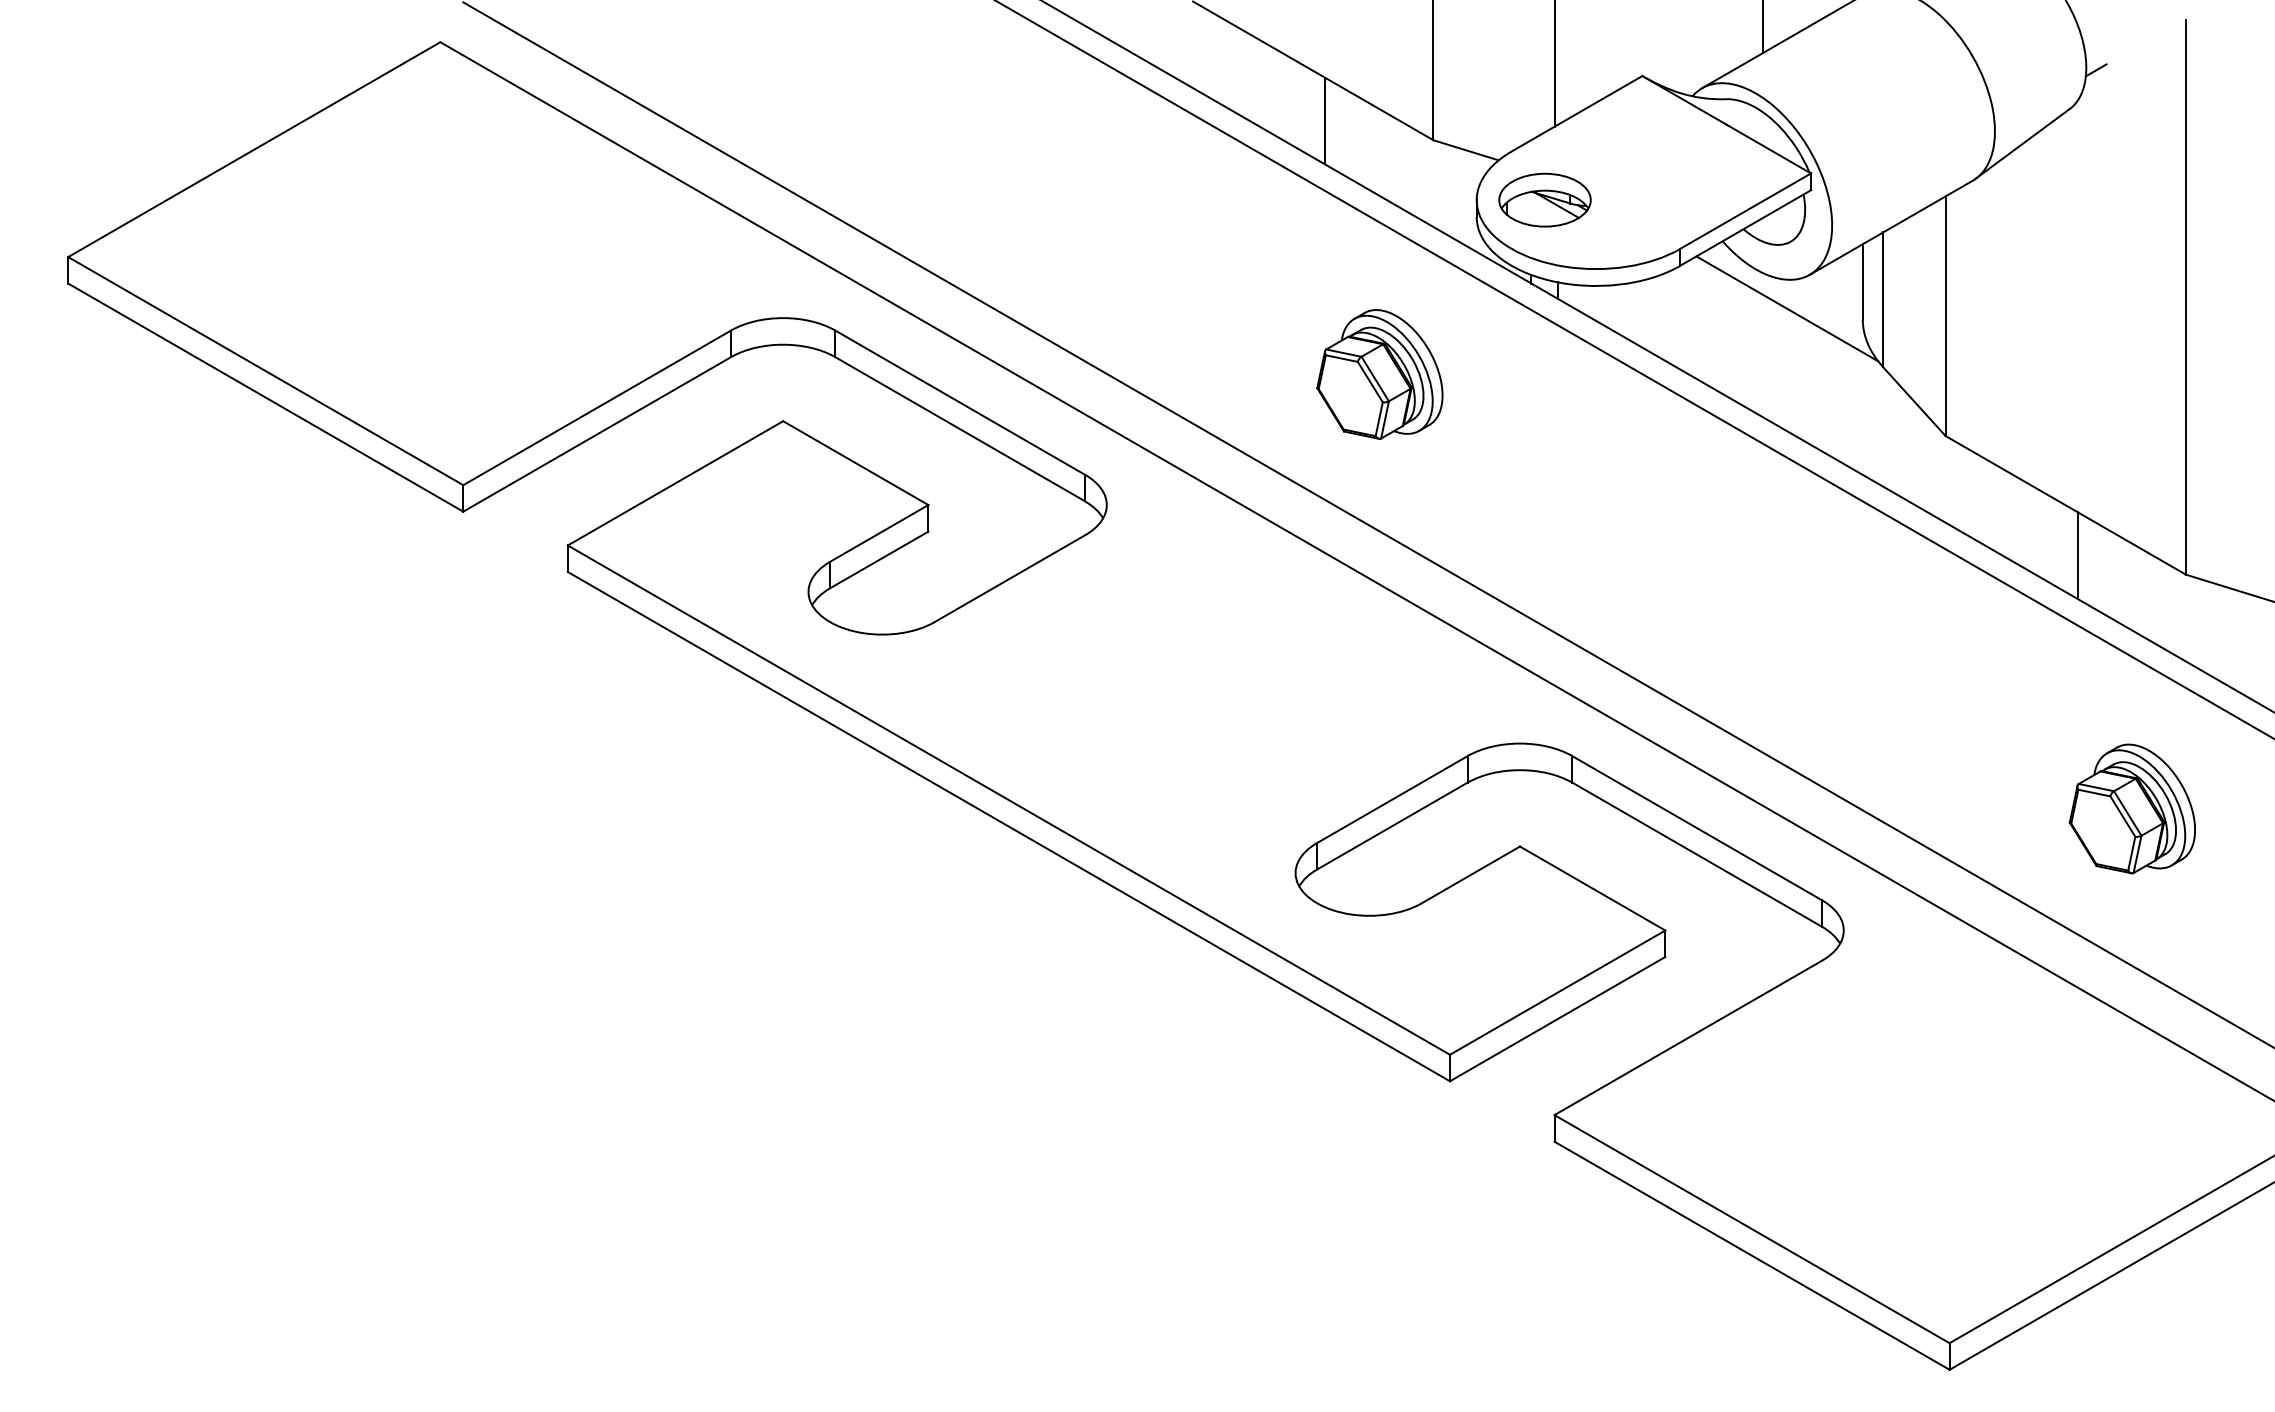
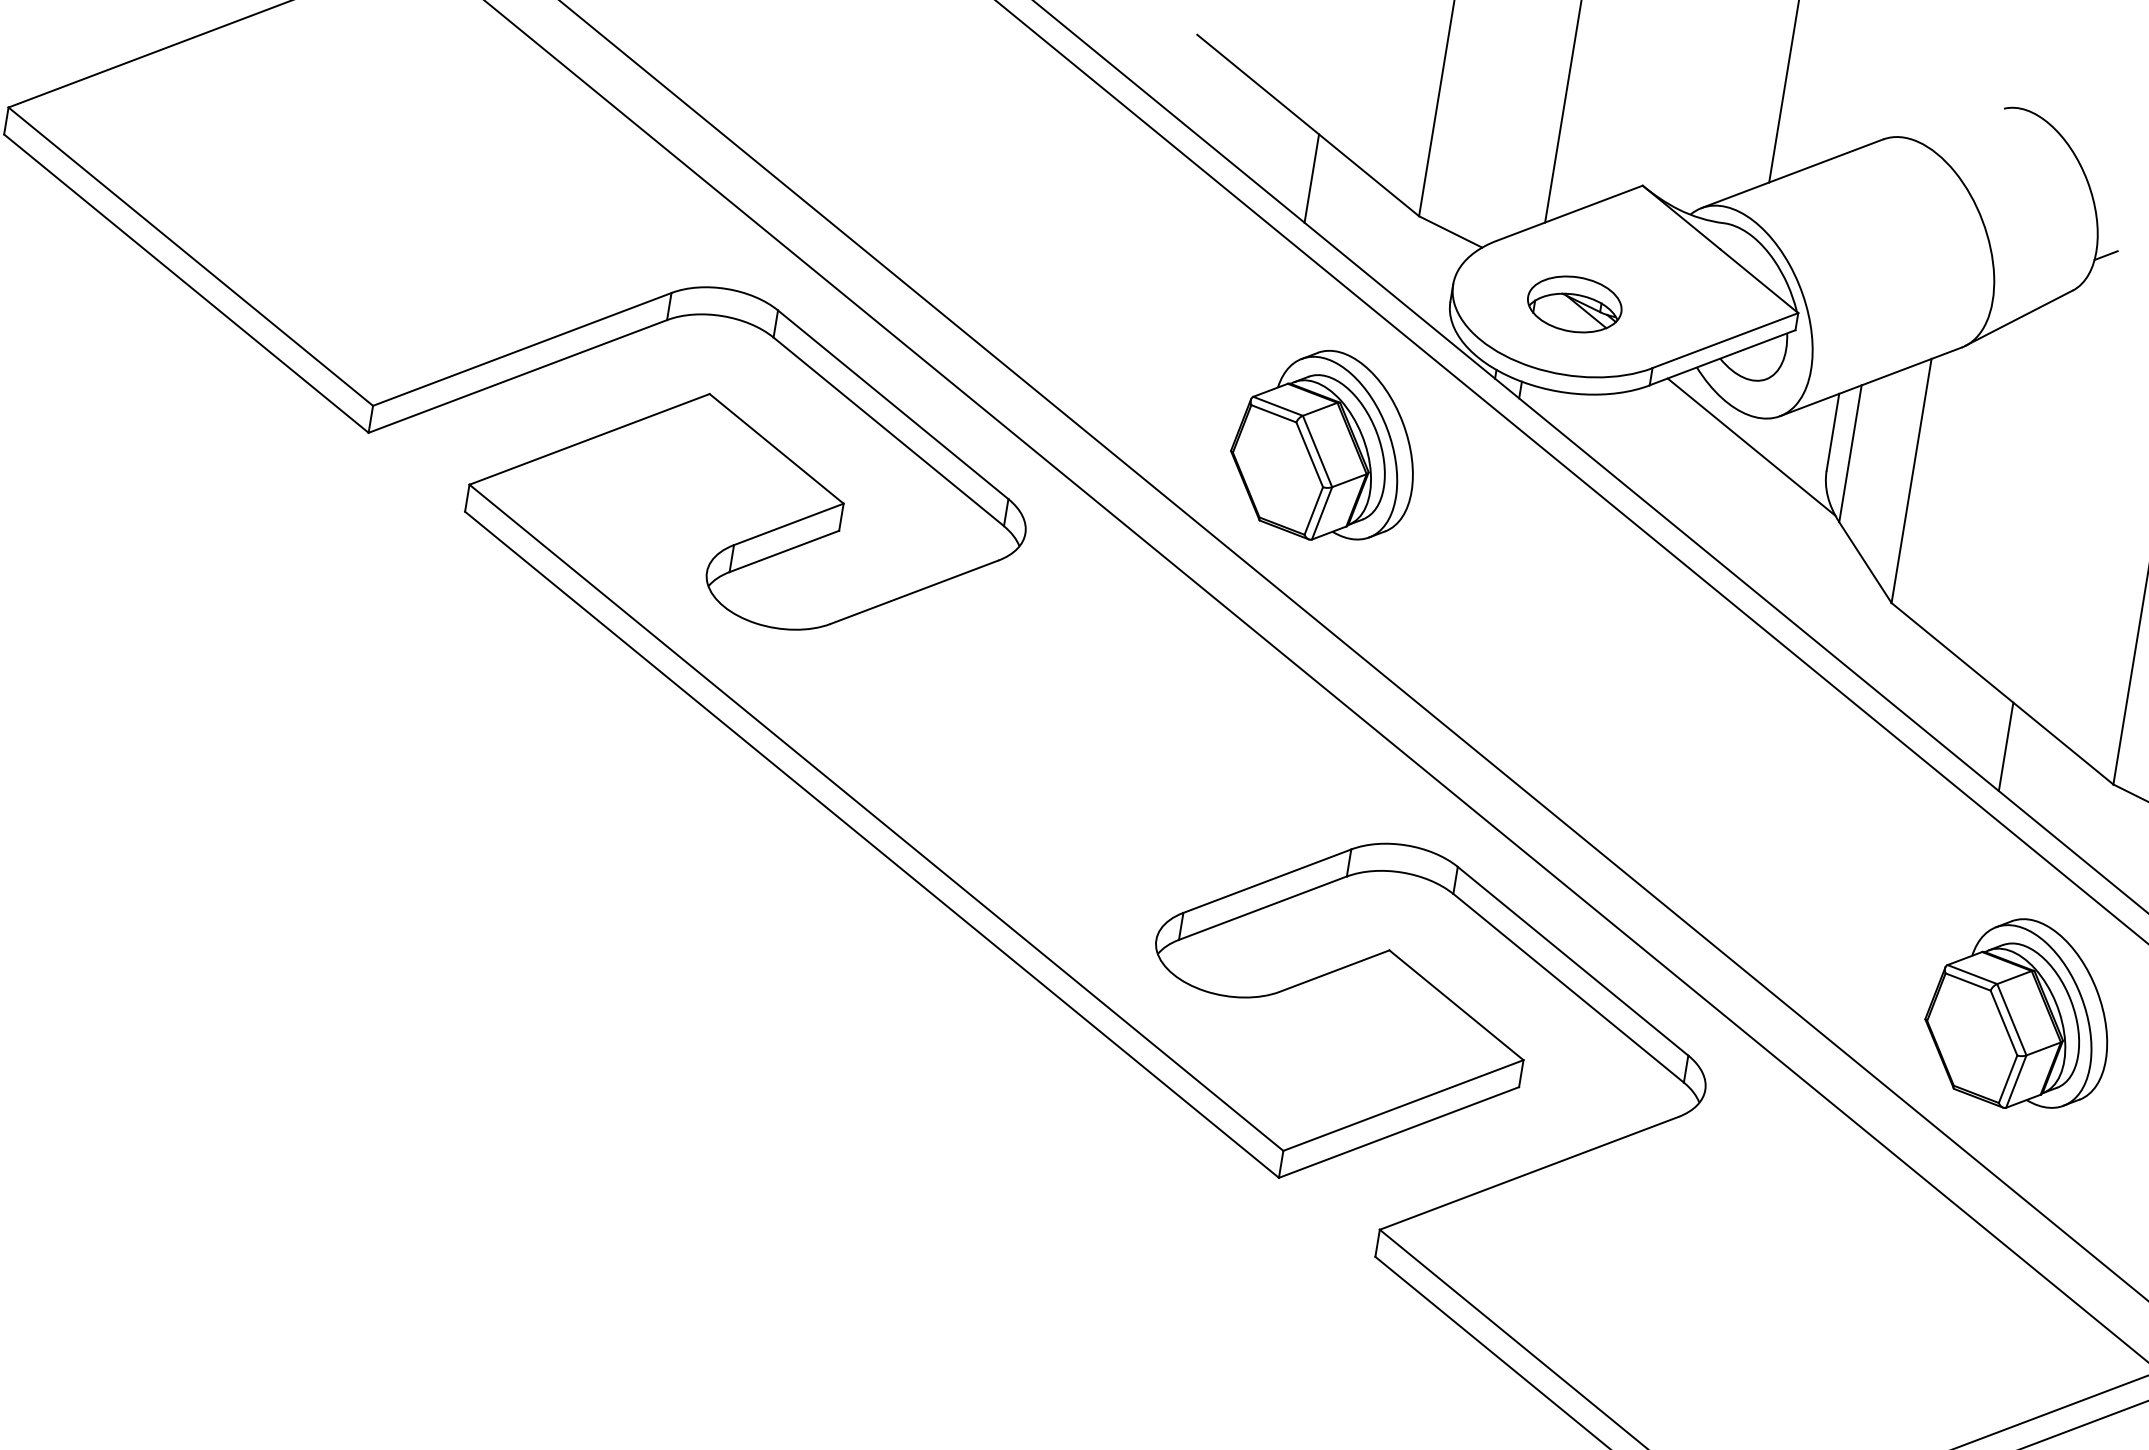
part: (1544, 199) -> (1574, 303), moved
part: (1379, 374) -> (1325, 445), size x1.43
part: (2132, 808) -> (2019, 1013), size x1.43

